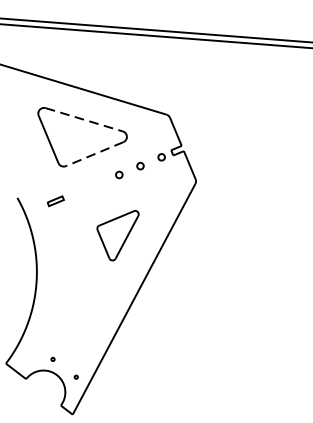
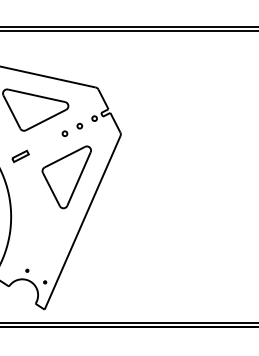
line: (85, 119) -> (37, 95), dashed -> solid
line: (95, 154) -> (46, 120), dashed -> solid
part: (55, 200) -> (20, 155), size x1.43
part: (116, 235) -> (66, 177), size x1.67

